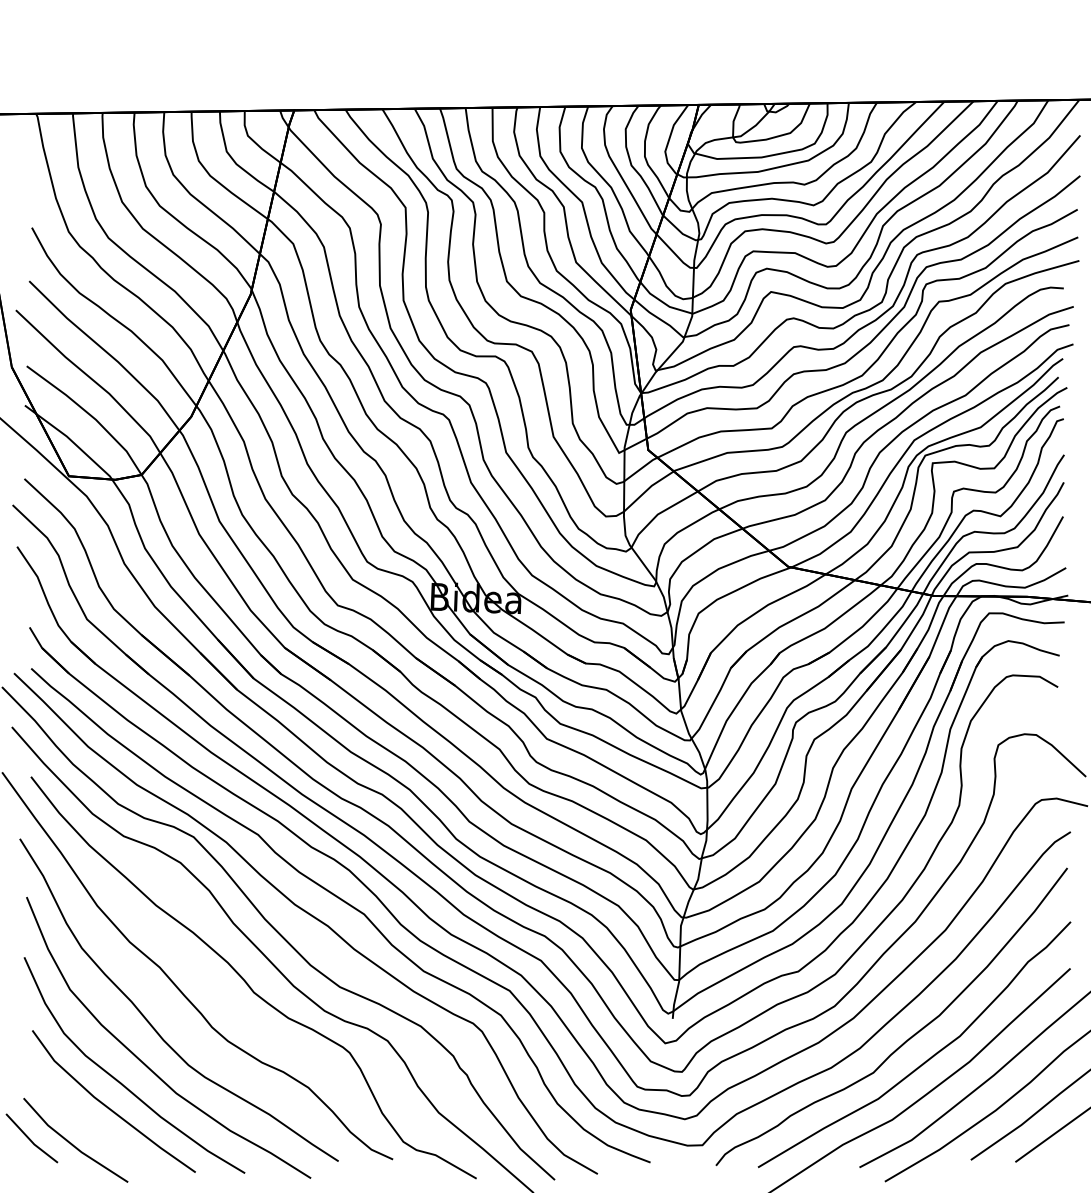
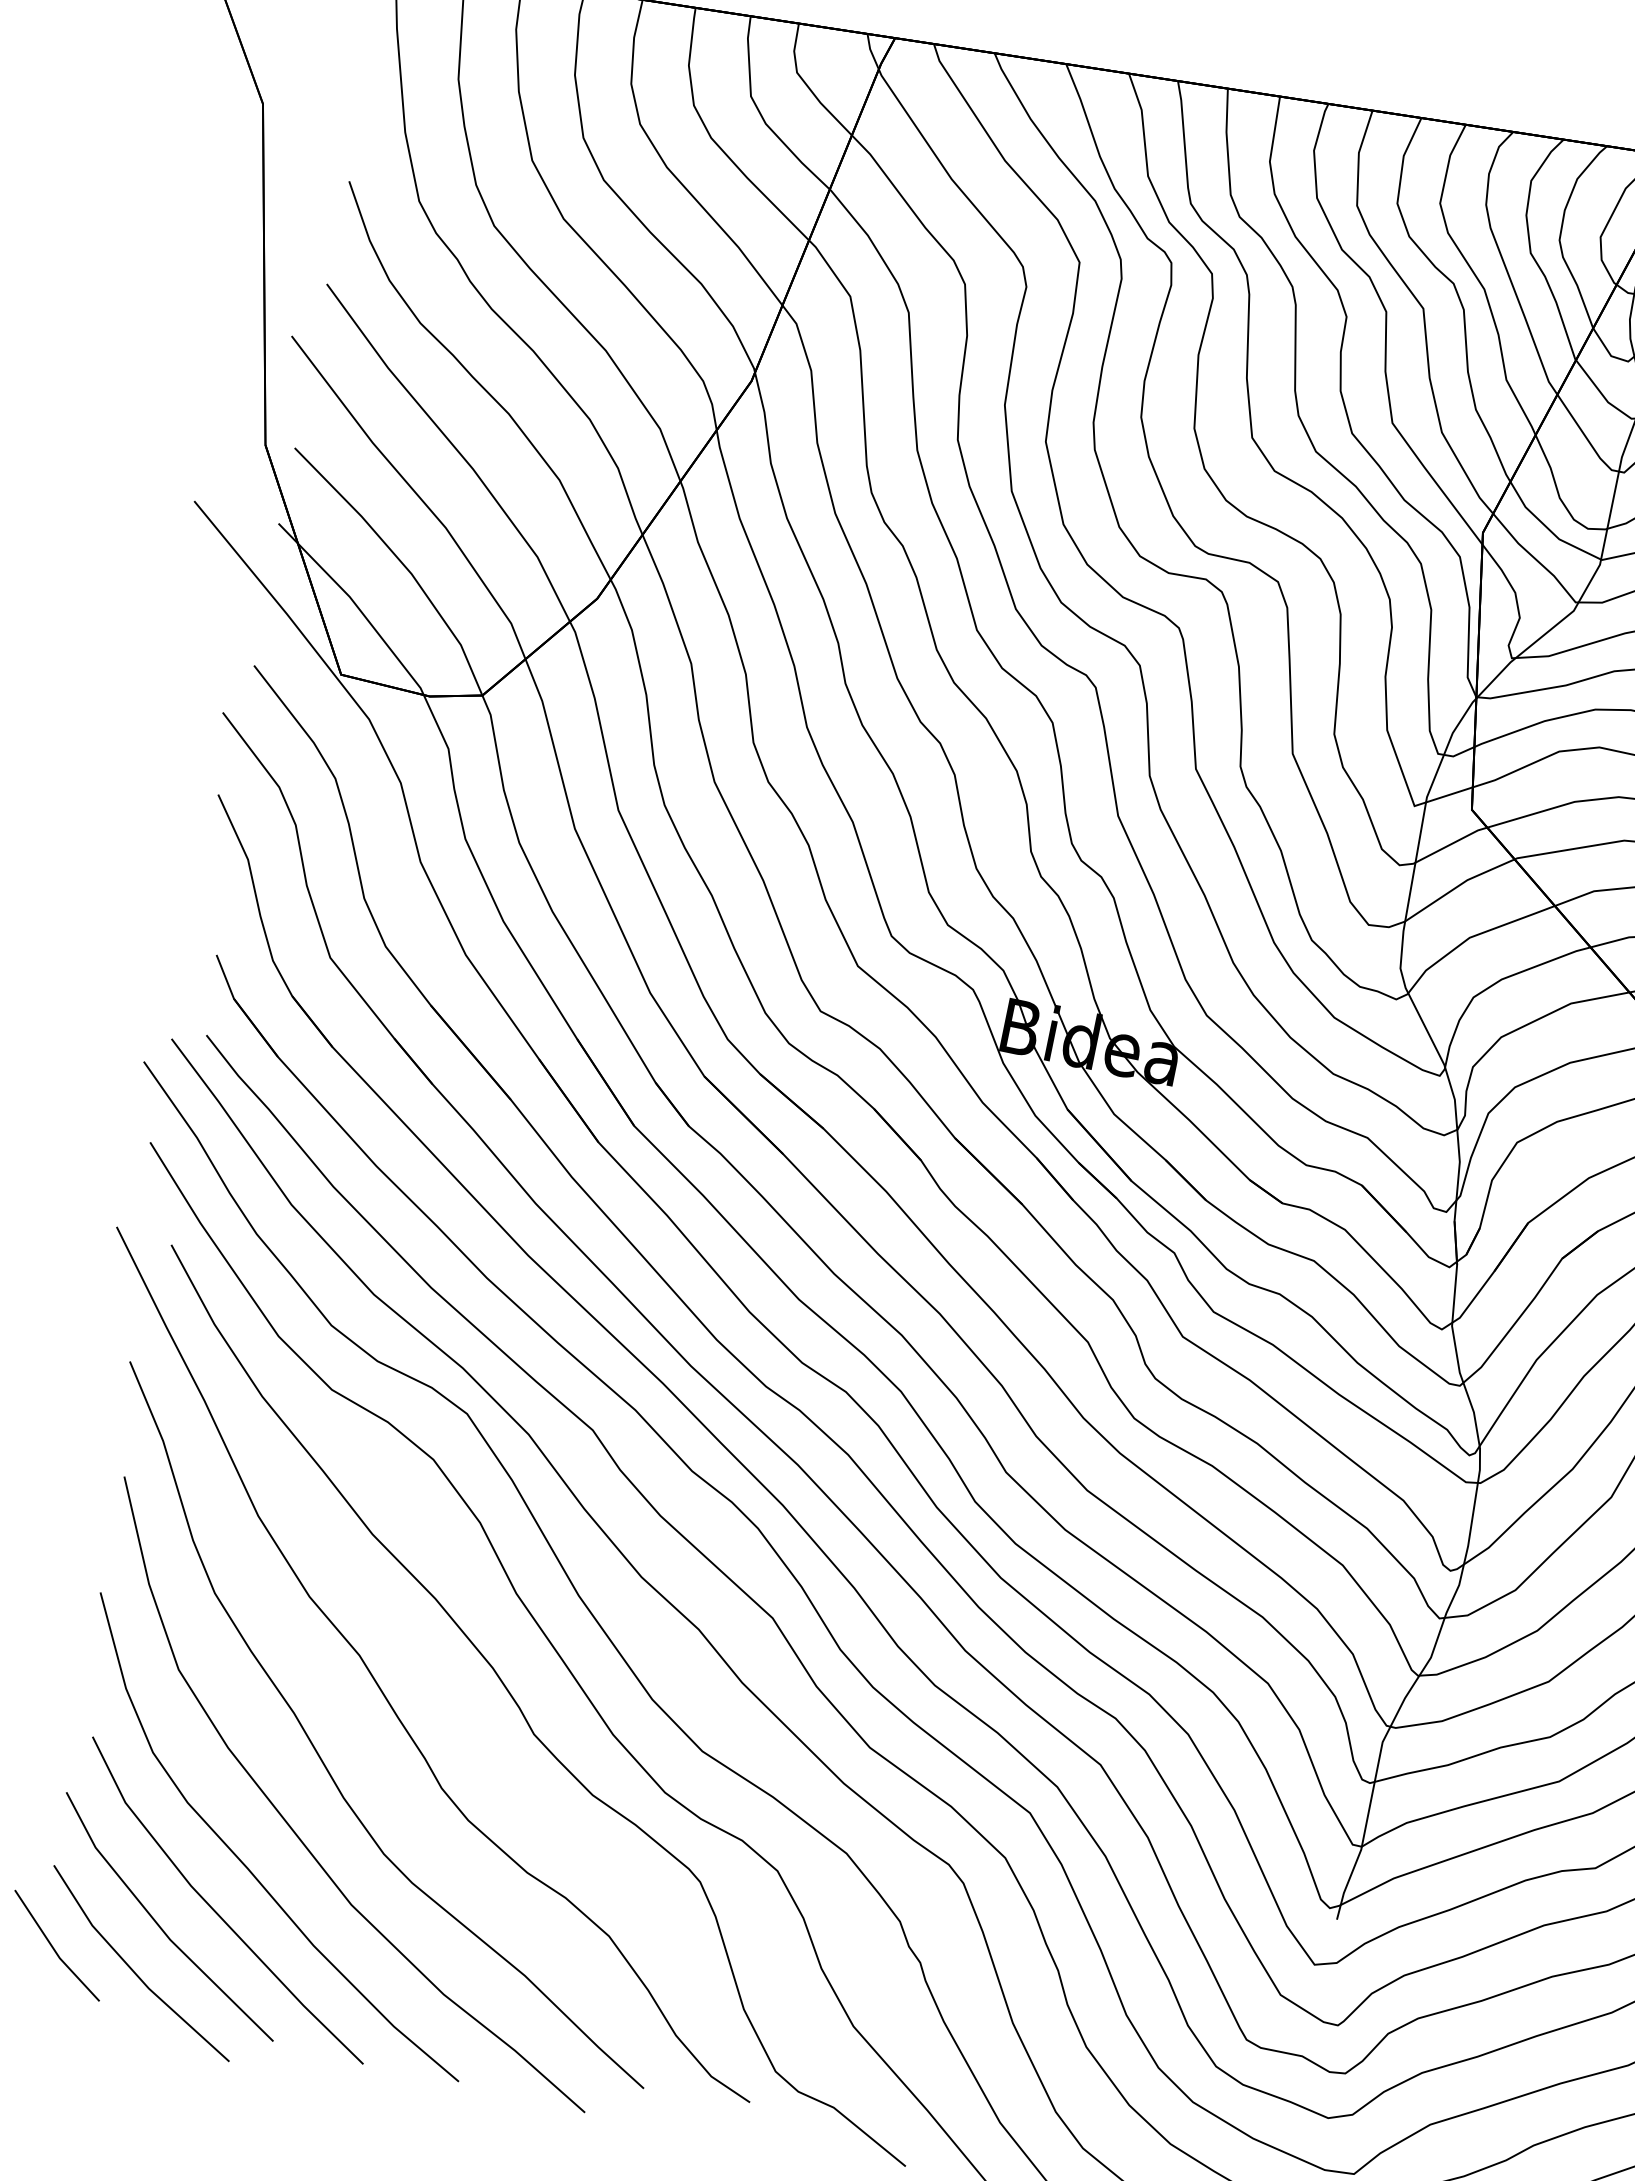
line: (81, 1118) -> (159, 1923), added

